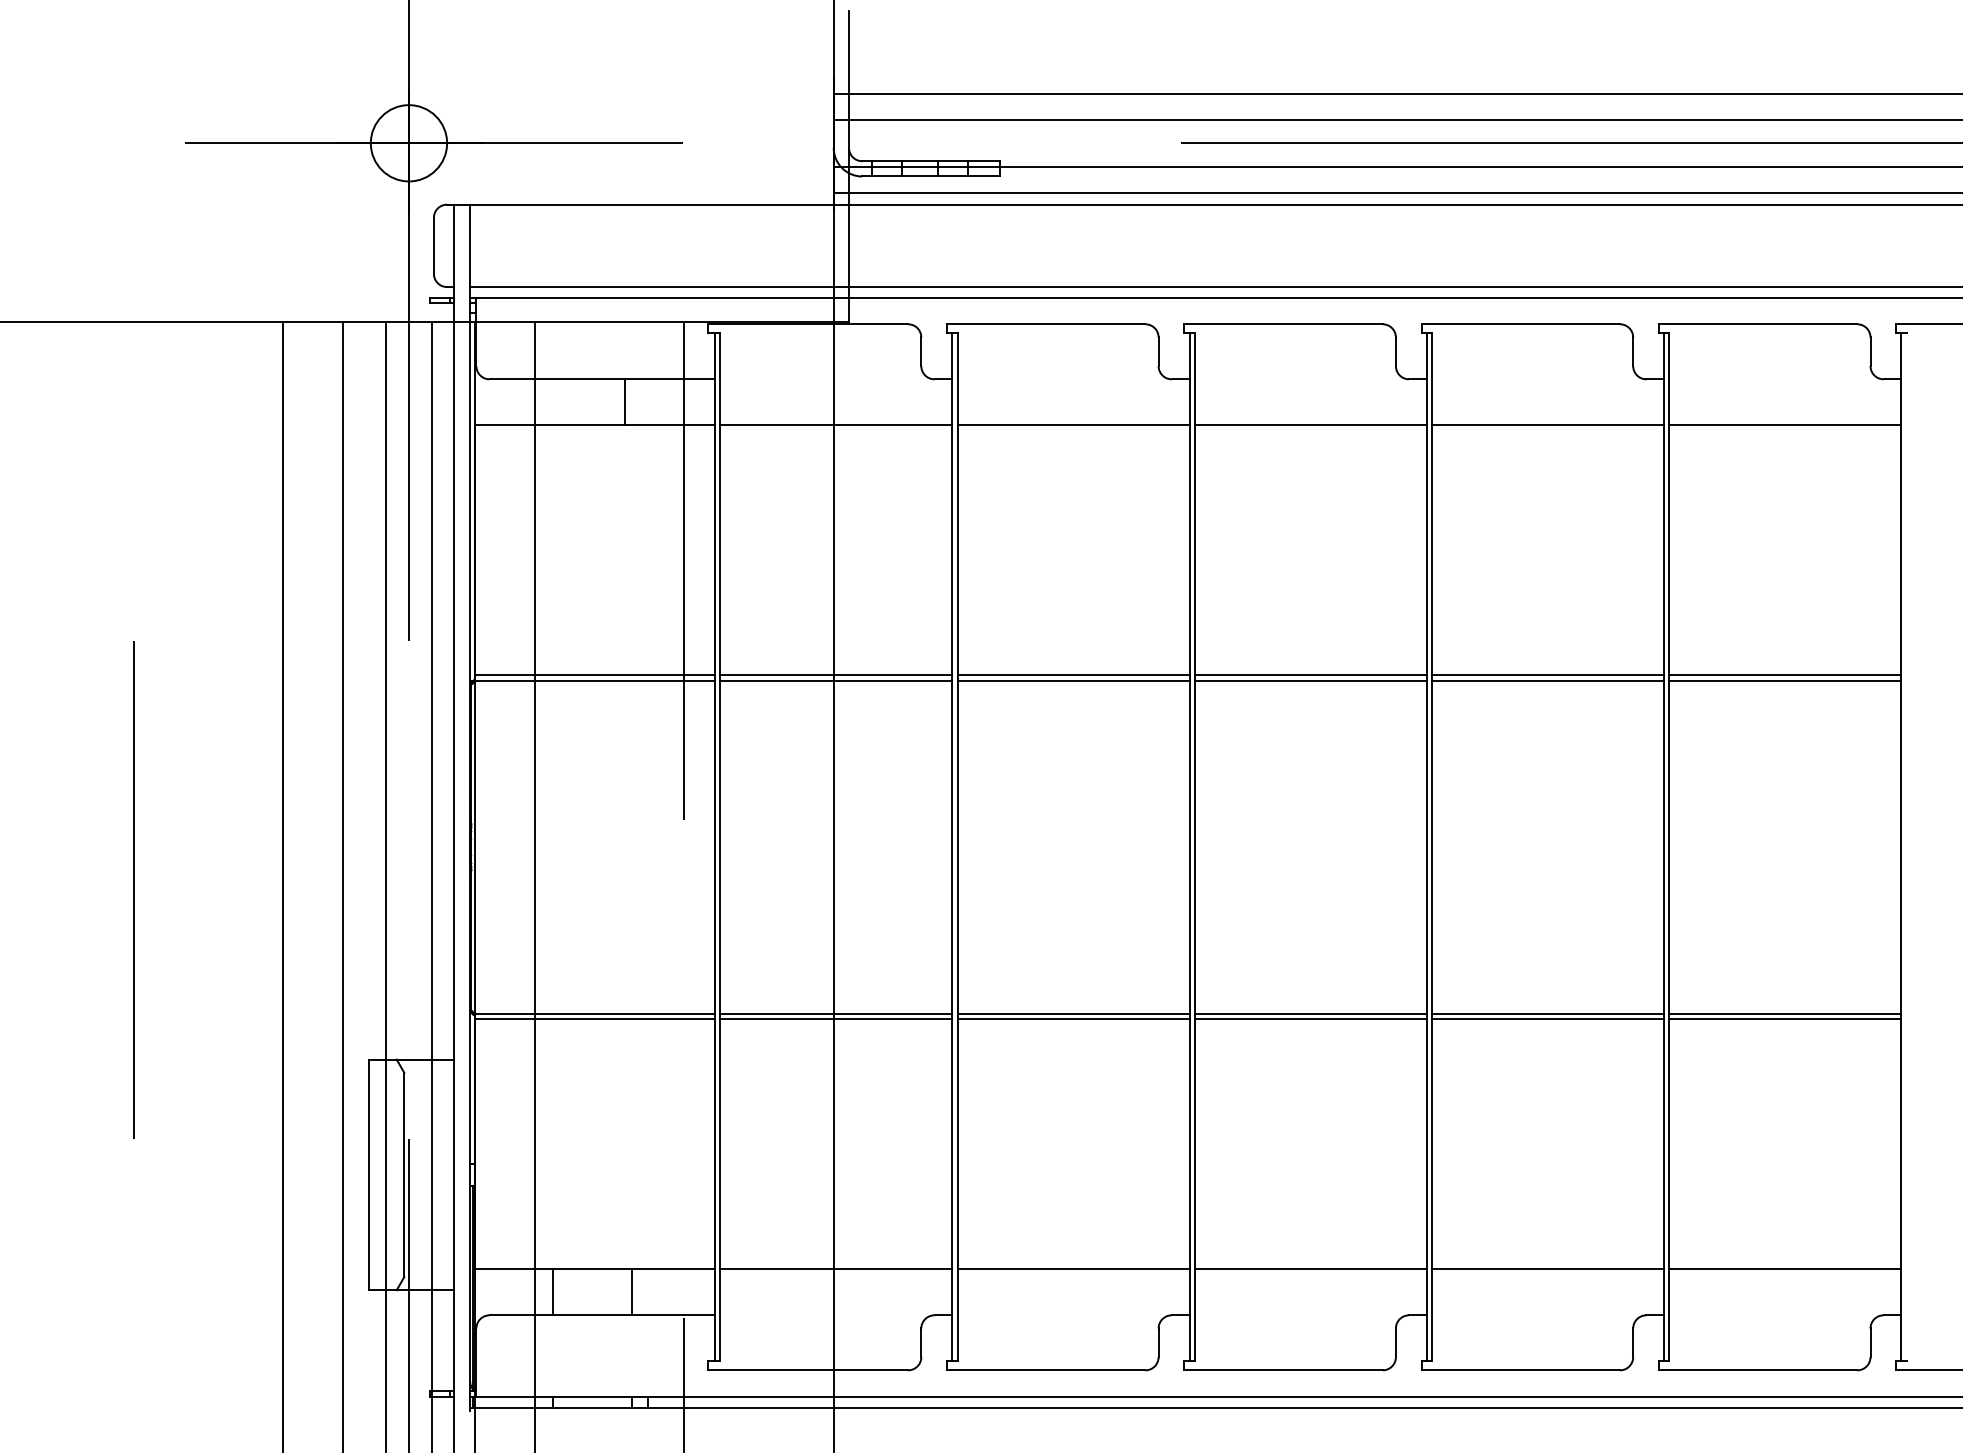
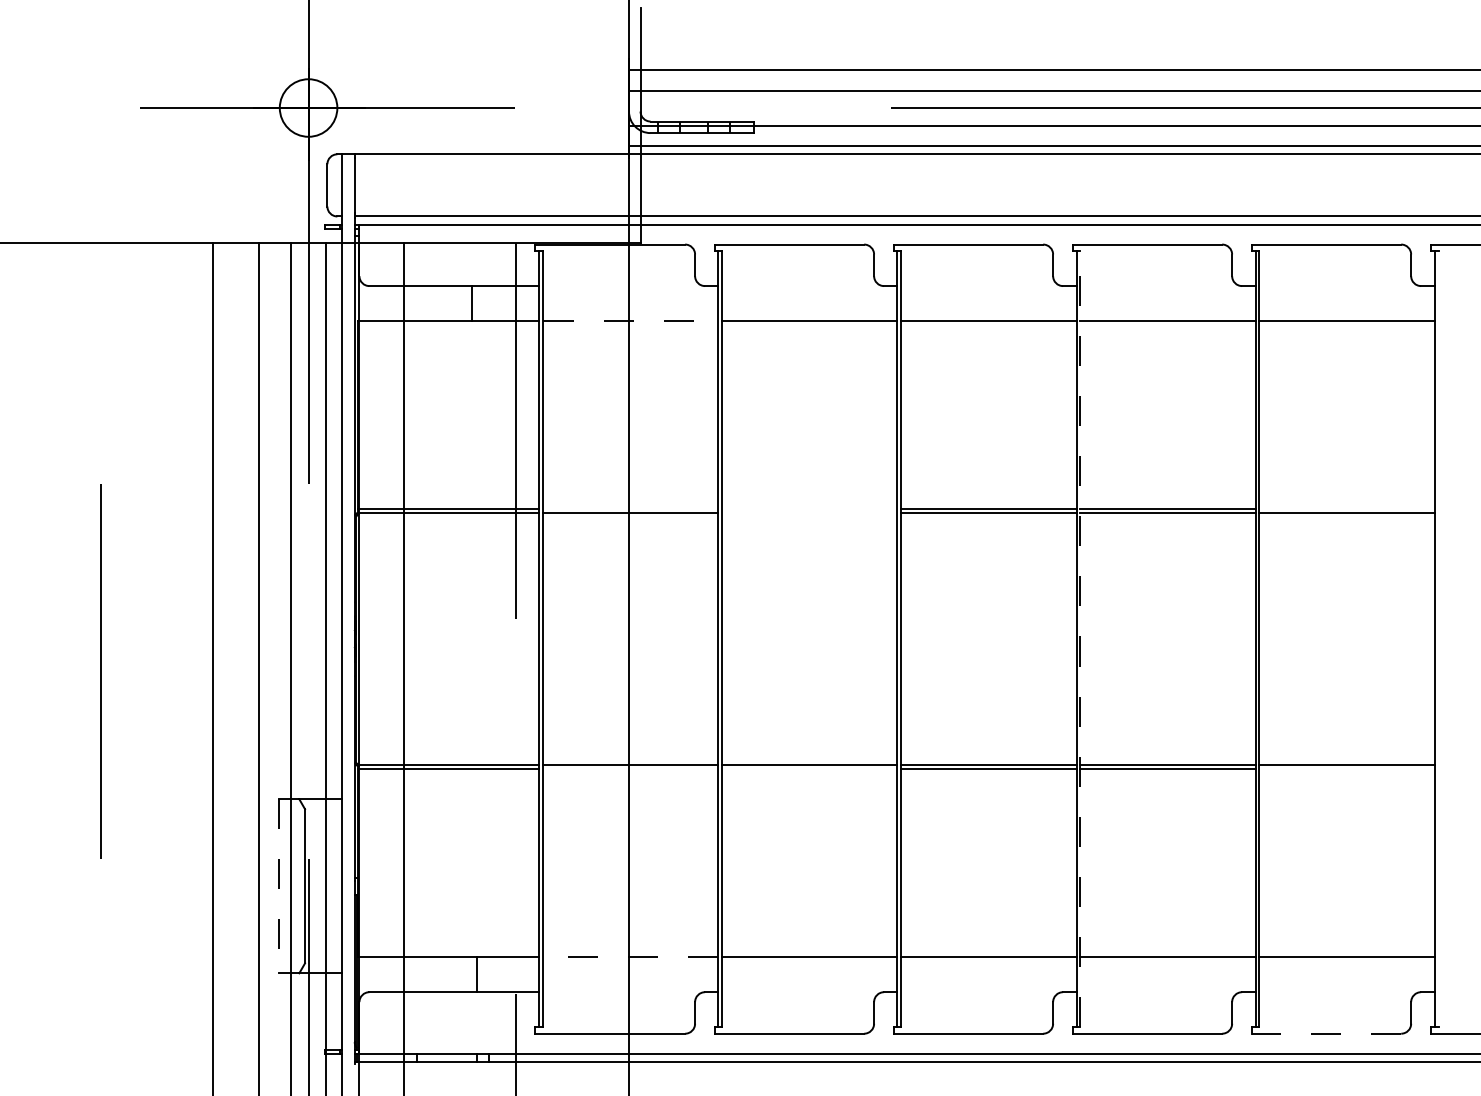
line: (836, 425) -> (631, 320), solid -> dashed
line: (836, 675) -> (631, 509), removed
line: (1073, 675) -> (809, 509), removed
line: (1785, 675) -> (1347, 509), removed
line: (1073, 680) -> (809, 513), removed
line: (1432, 846) -> (1080, 638), solid -> dashed
line: (836, 1019) -> (631, 769), removed
line: (1073, 1019) -> (809, 769), removed
line: (1785, 1019) -> (1347, 769), removed
line: (369, 1175) -> (278, 886), solid -> dashed
line: (836, 1269) -> (631, 957), solid -> dashed
line: (552, 1292) -> (416, 974), removed
line: (1757, 1370) -> (1325, 1033), solid -> dashed

